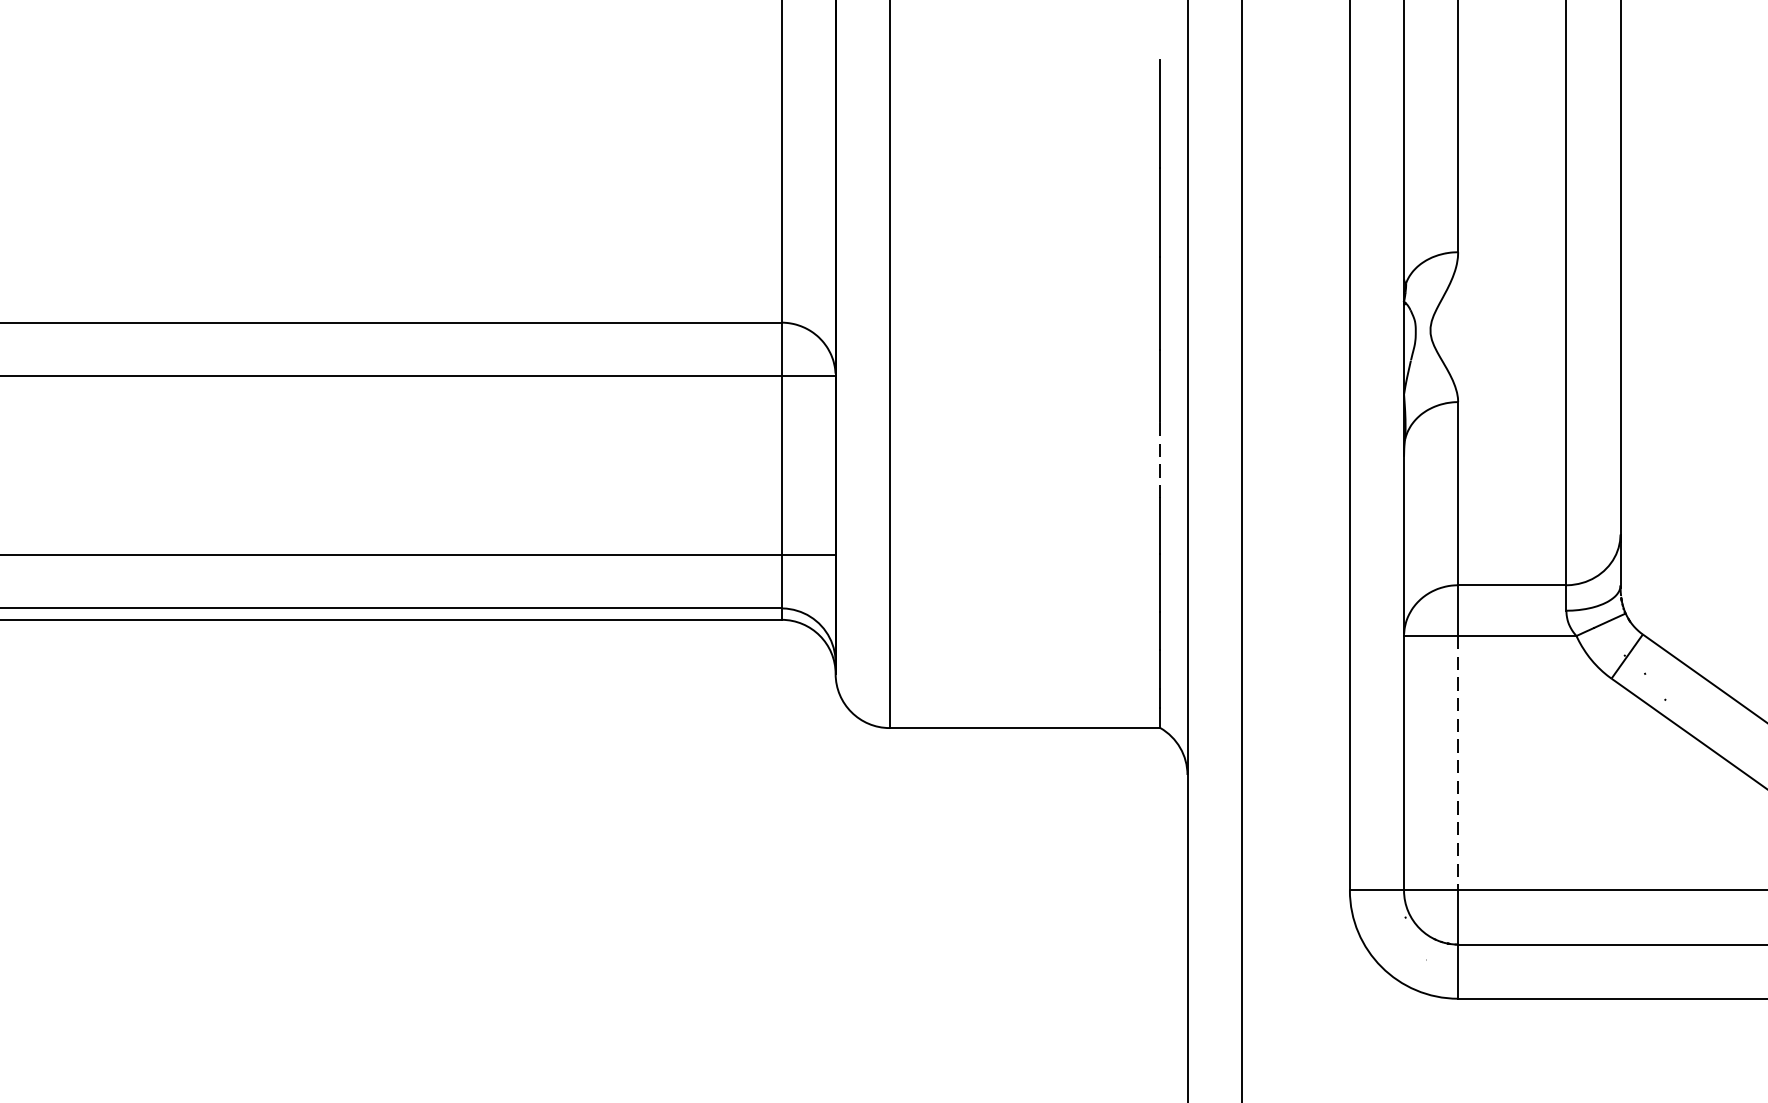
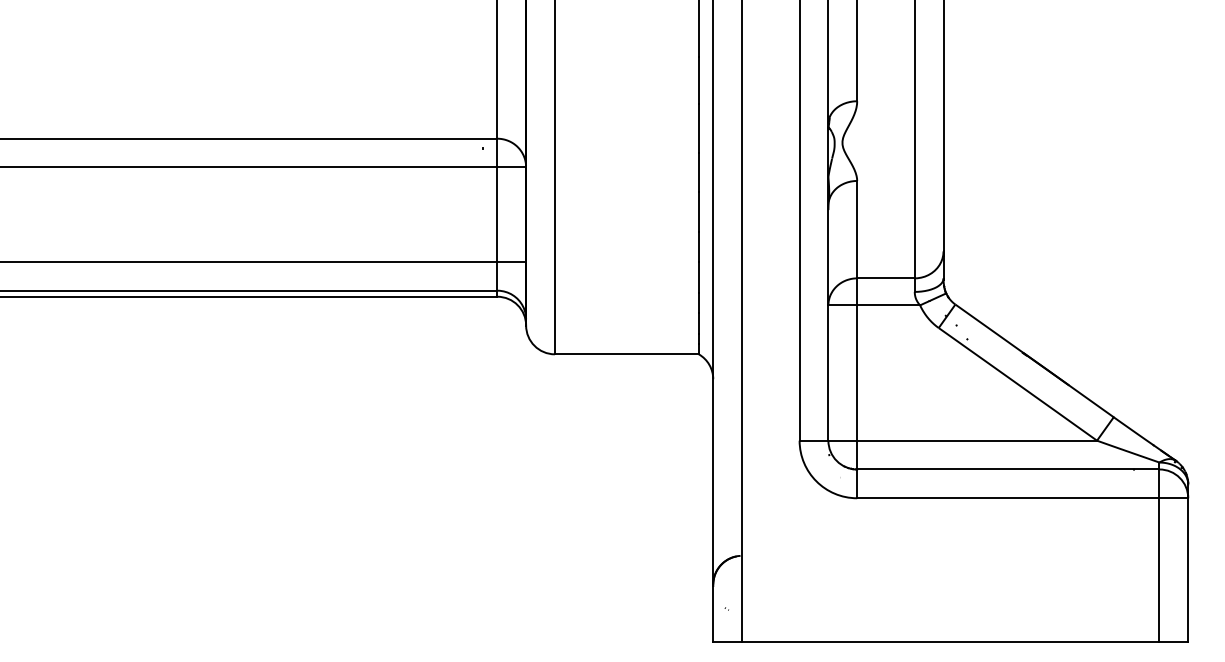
line: (1159, 459) -> (698, 211), dashed -> solid
line: (1458, 764) -> (857, 373), dashed -> solid

